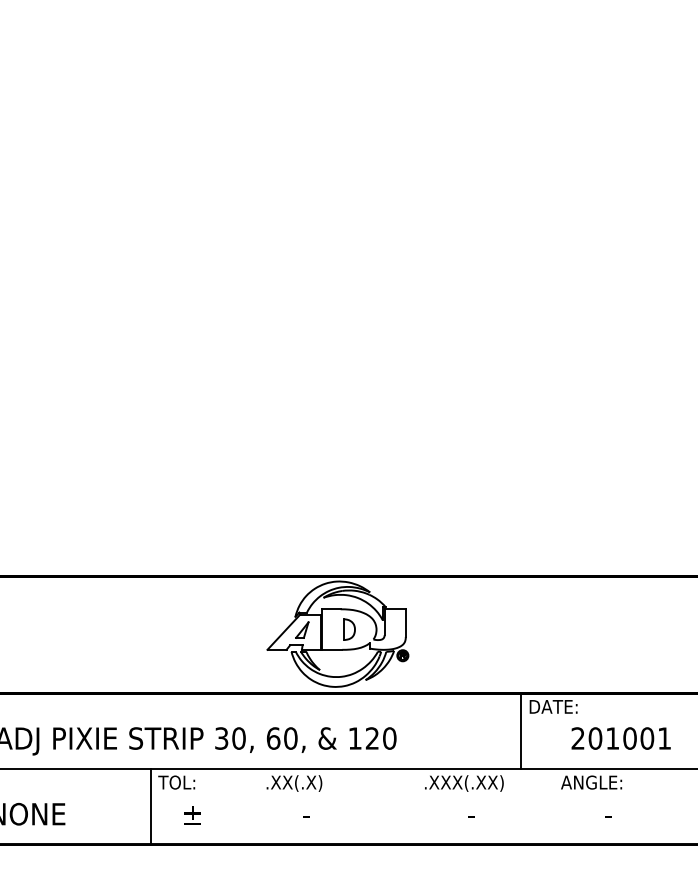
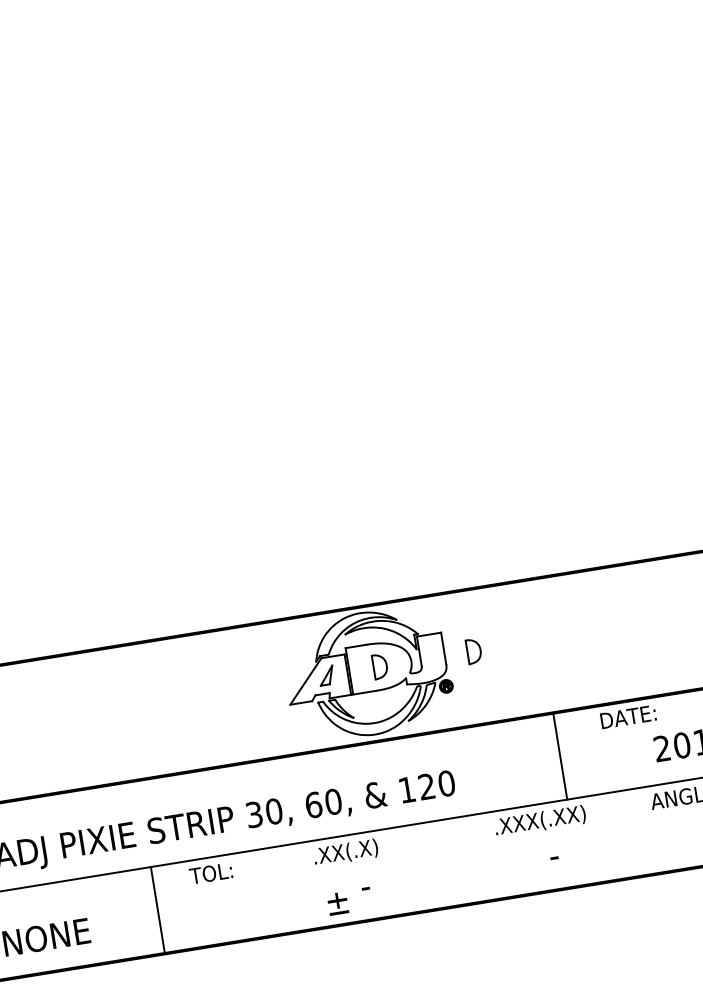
part: (431, 629) -> (474, 651), added
line: (521, 730) -> (560, 755), moved
line: (151, 806) -> (158, 910), moved
text: (192, 815) -> (337, 903), moved

